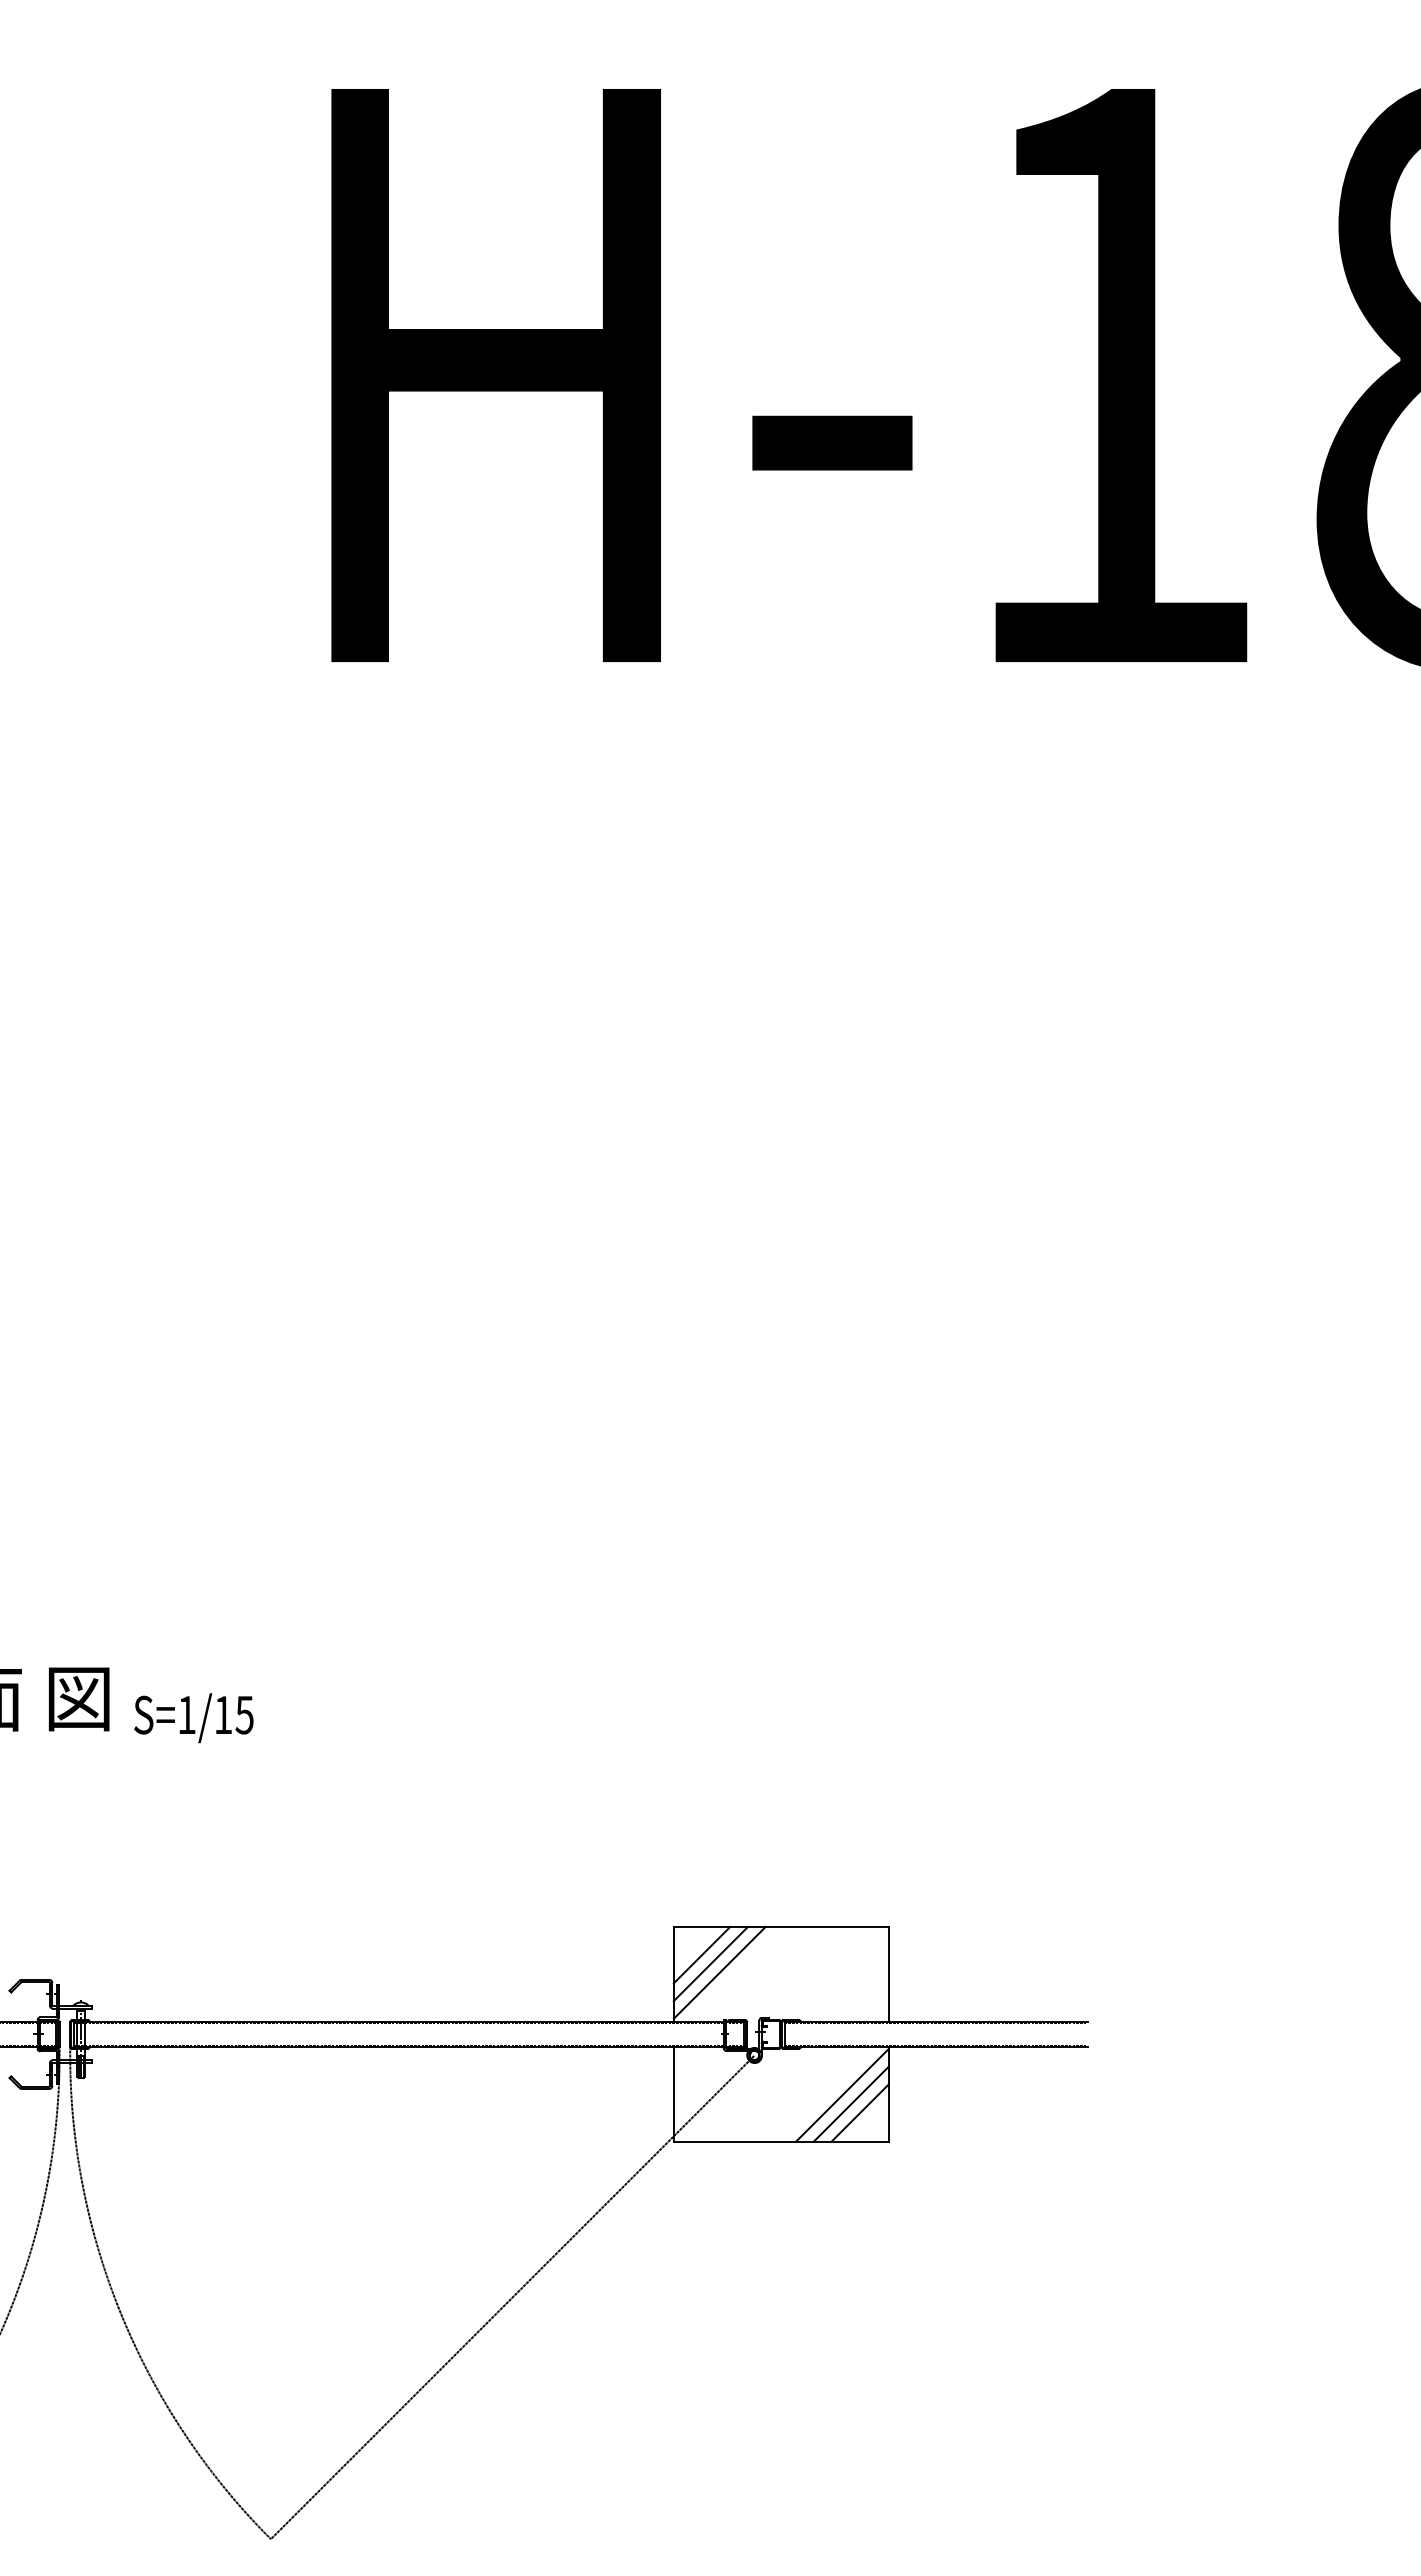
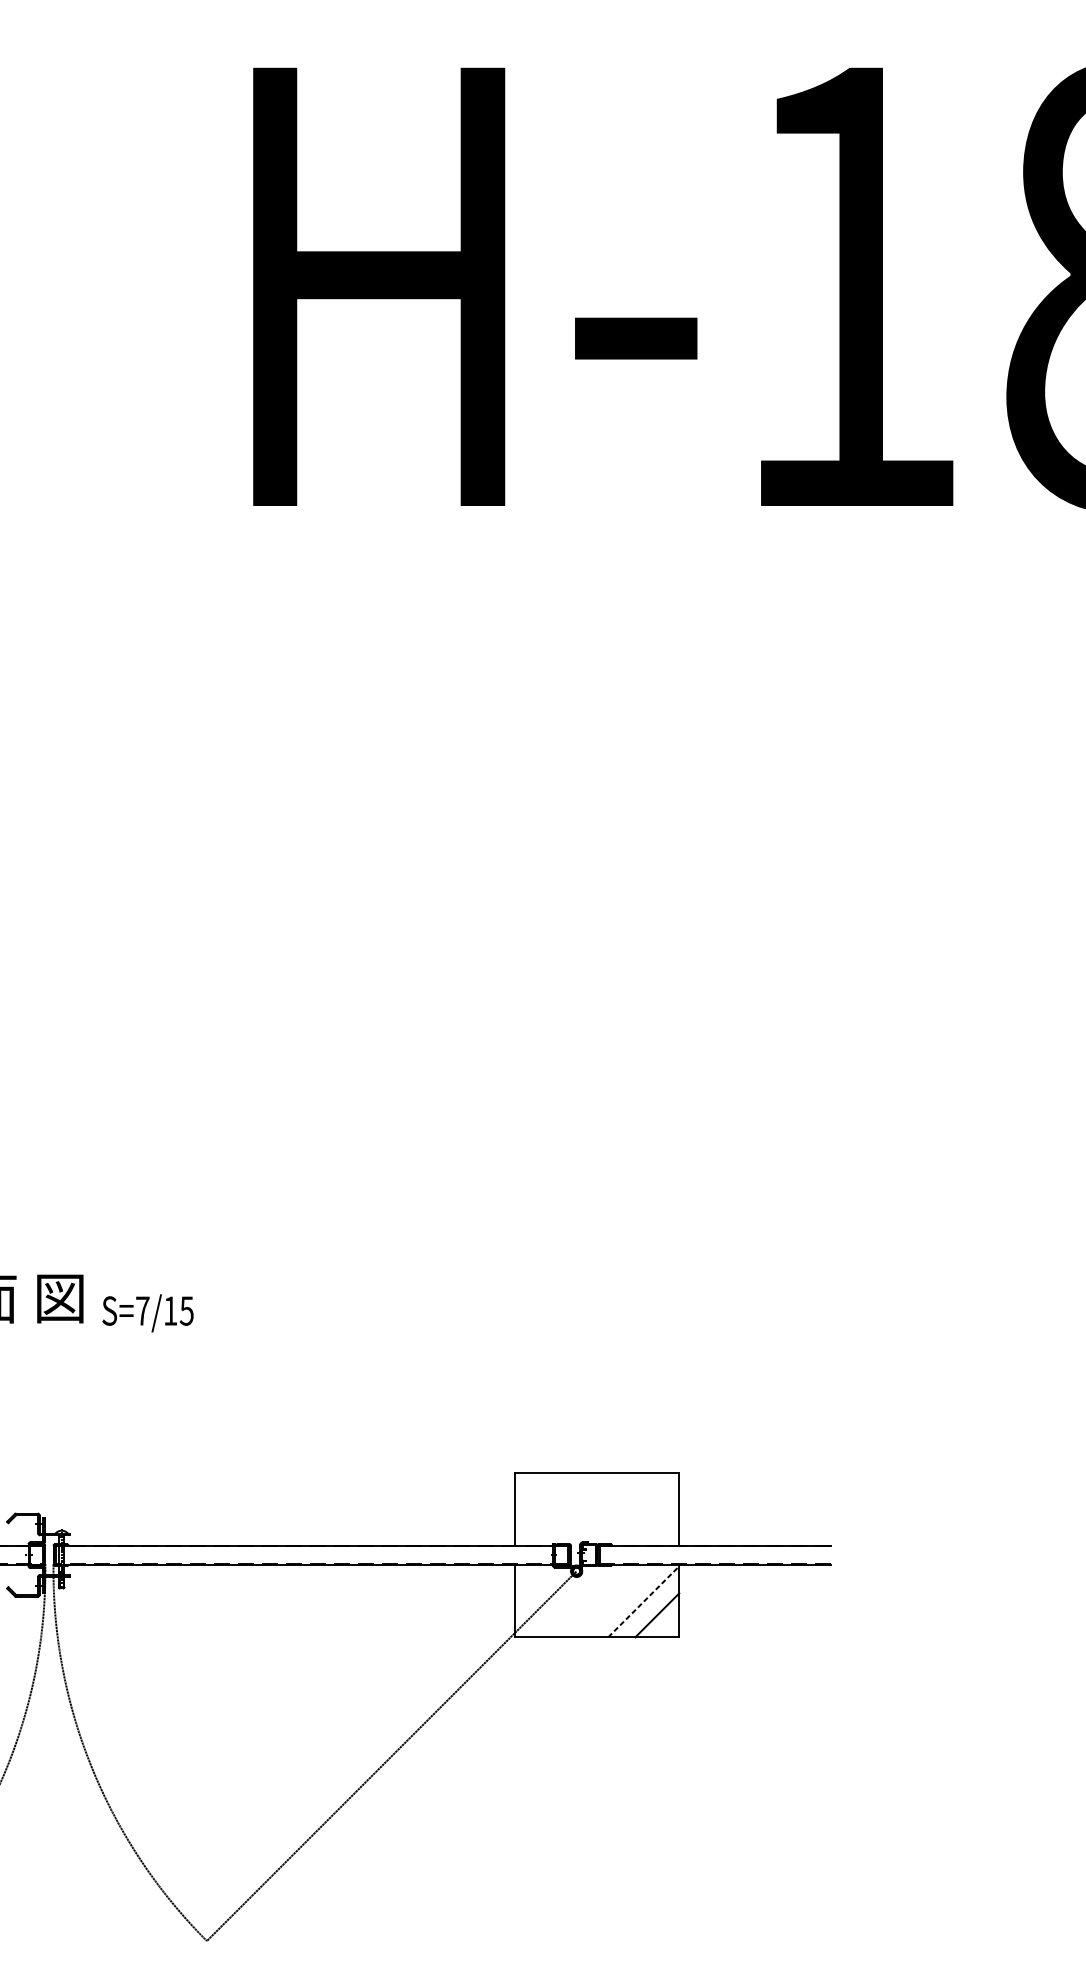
text: (186, 1714) -> (142, 1310), S=1/15 -> S=7/15
line: (701, 1954) -> (536, 1494), removed
line: (710, 1963) -> (543, 1500), removed
line: (719, 1972) -> (549, 1507), removed
line: (842, 2095) -> (643, 1601), solid -> dashed
line: (850, 2103) -> (650, 1607), removed

